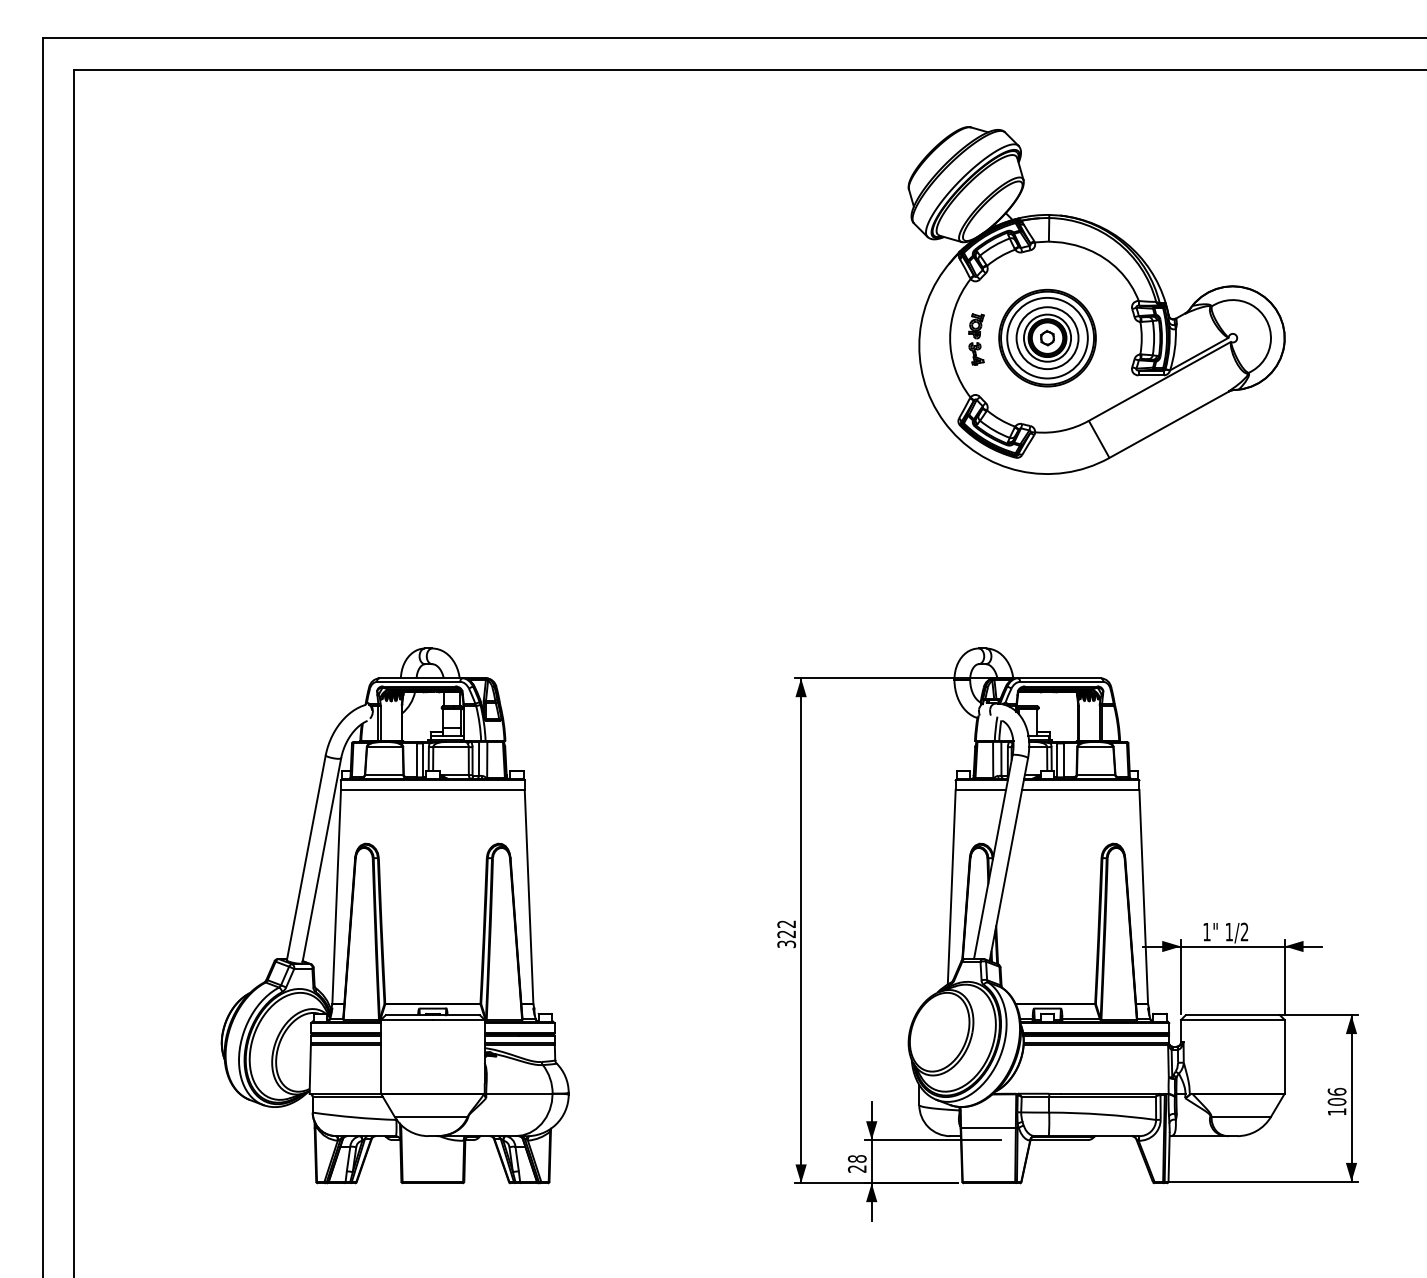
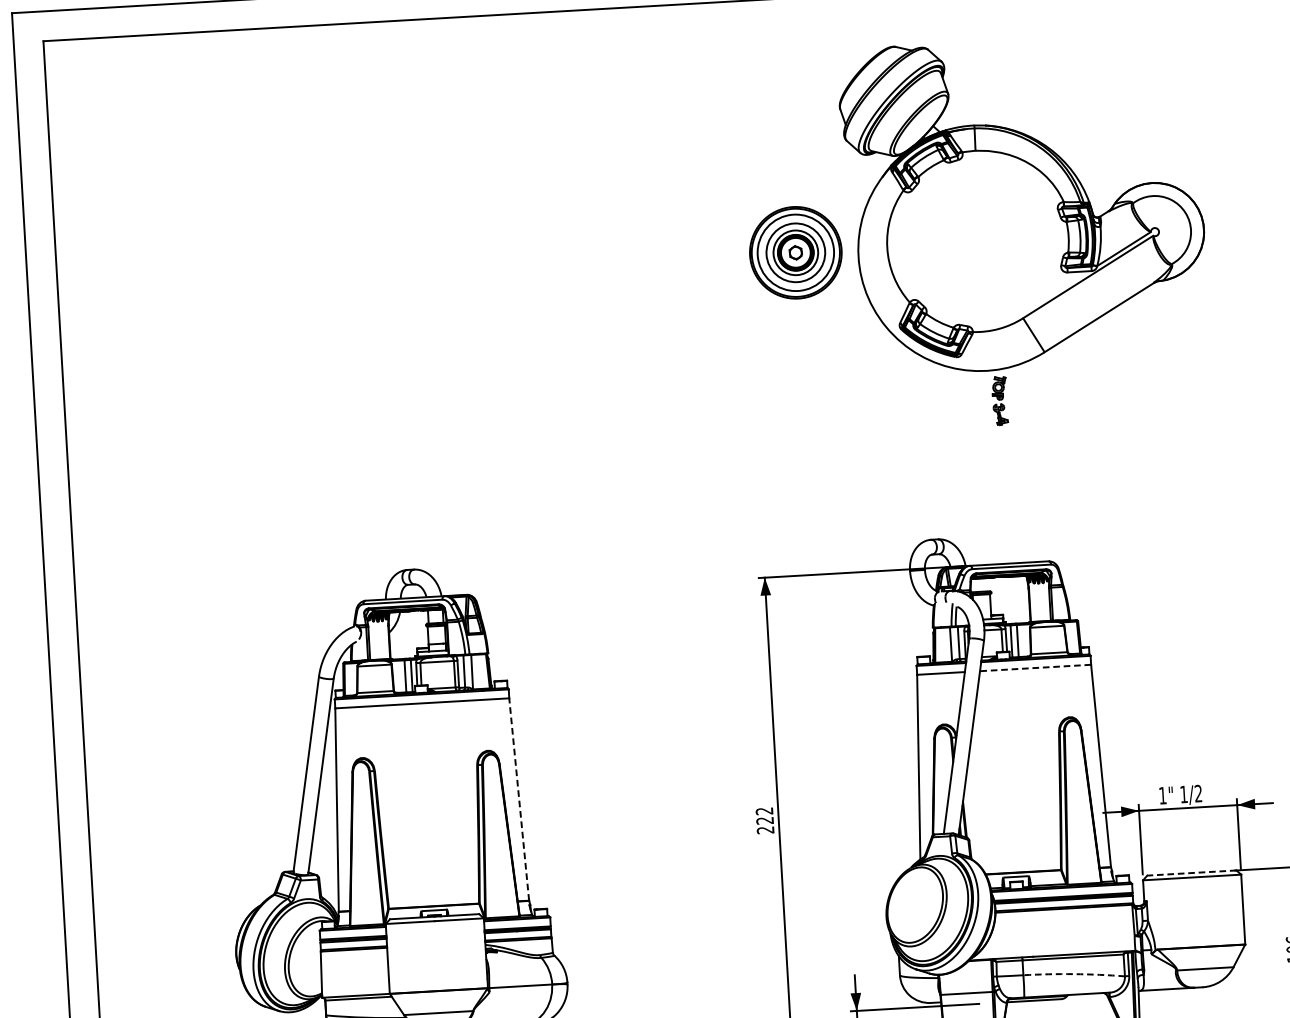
part: (1047, 337) -> (795, 252), moved
part: (976, 339) -> (1000, 400), moved
line: (1080, 789) -> (1035, 667), solid -> dashed
line: (529, 896) -> (519, 799), solid -> dashed
text: (786, 944) -> (765, 830), 322 -> 222
line: (1232, 1015) -> (1191, 873), solid -> dashed
arc: (1102, 1114) -> (1073, 974), solid -> dashed

